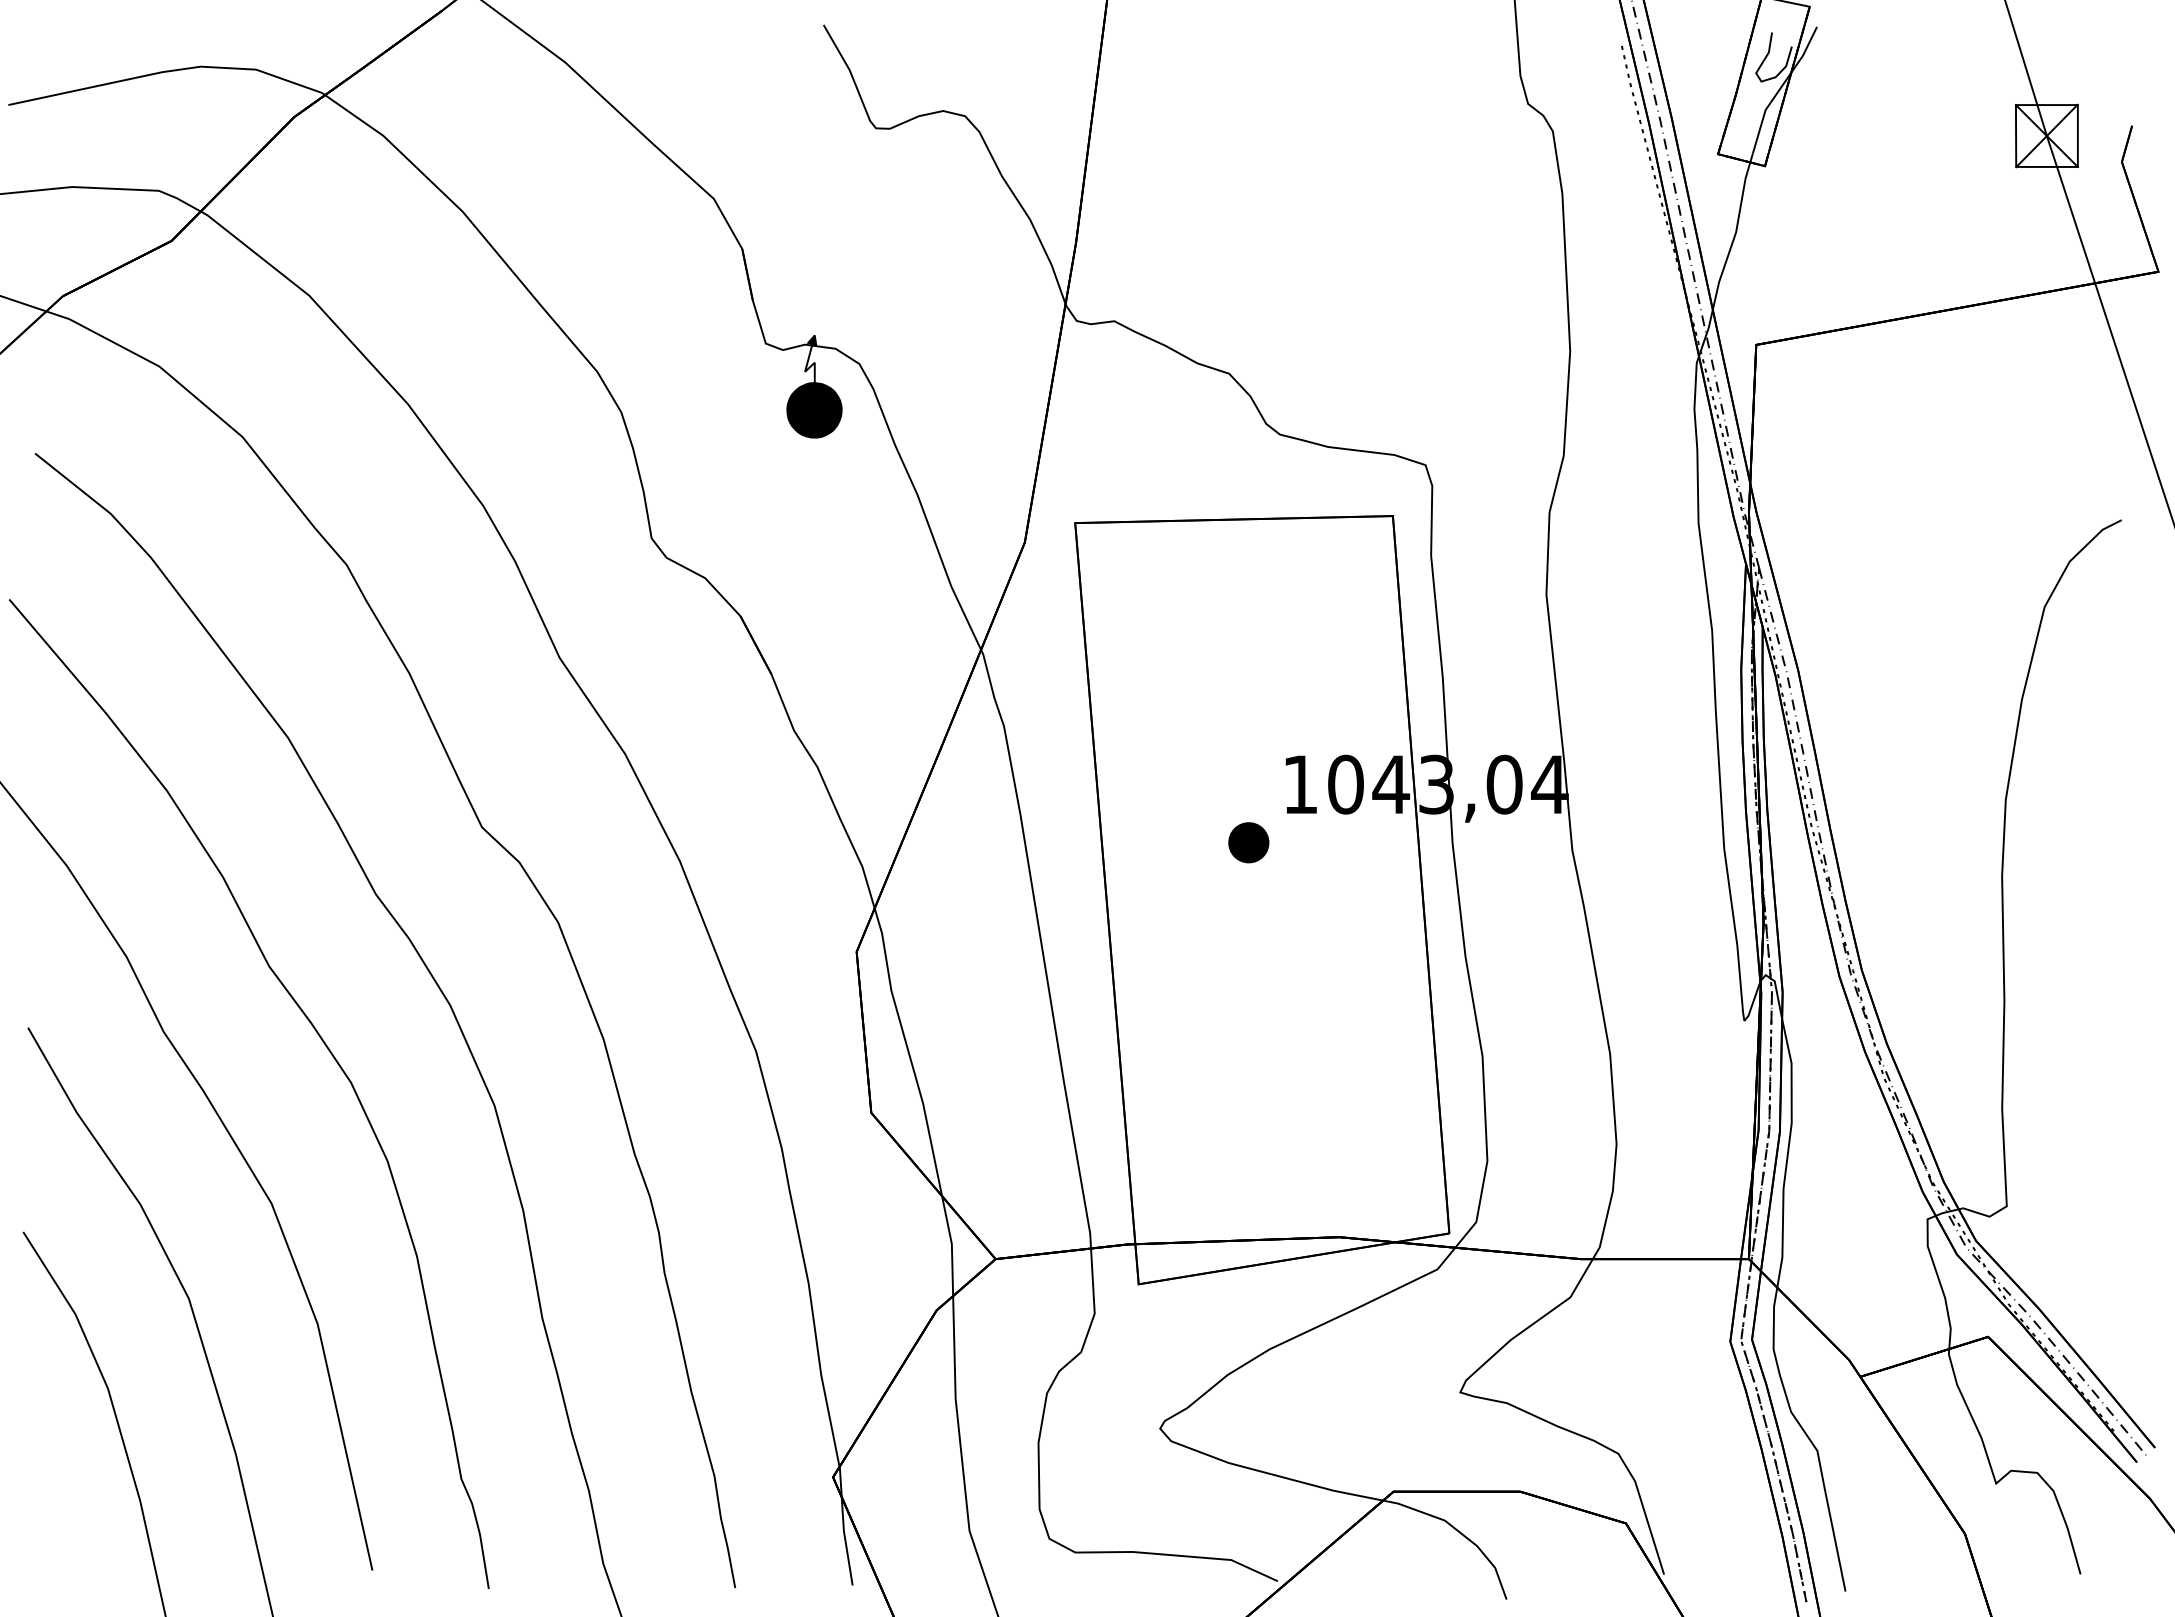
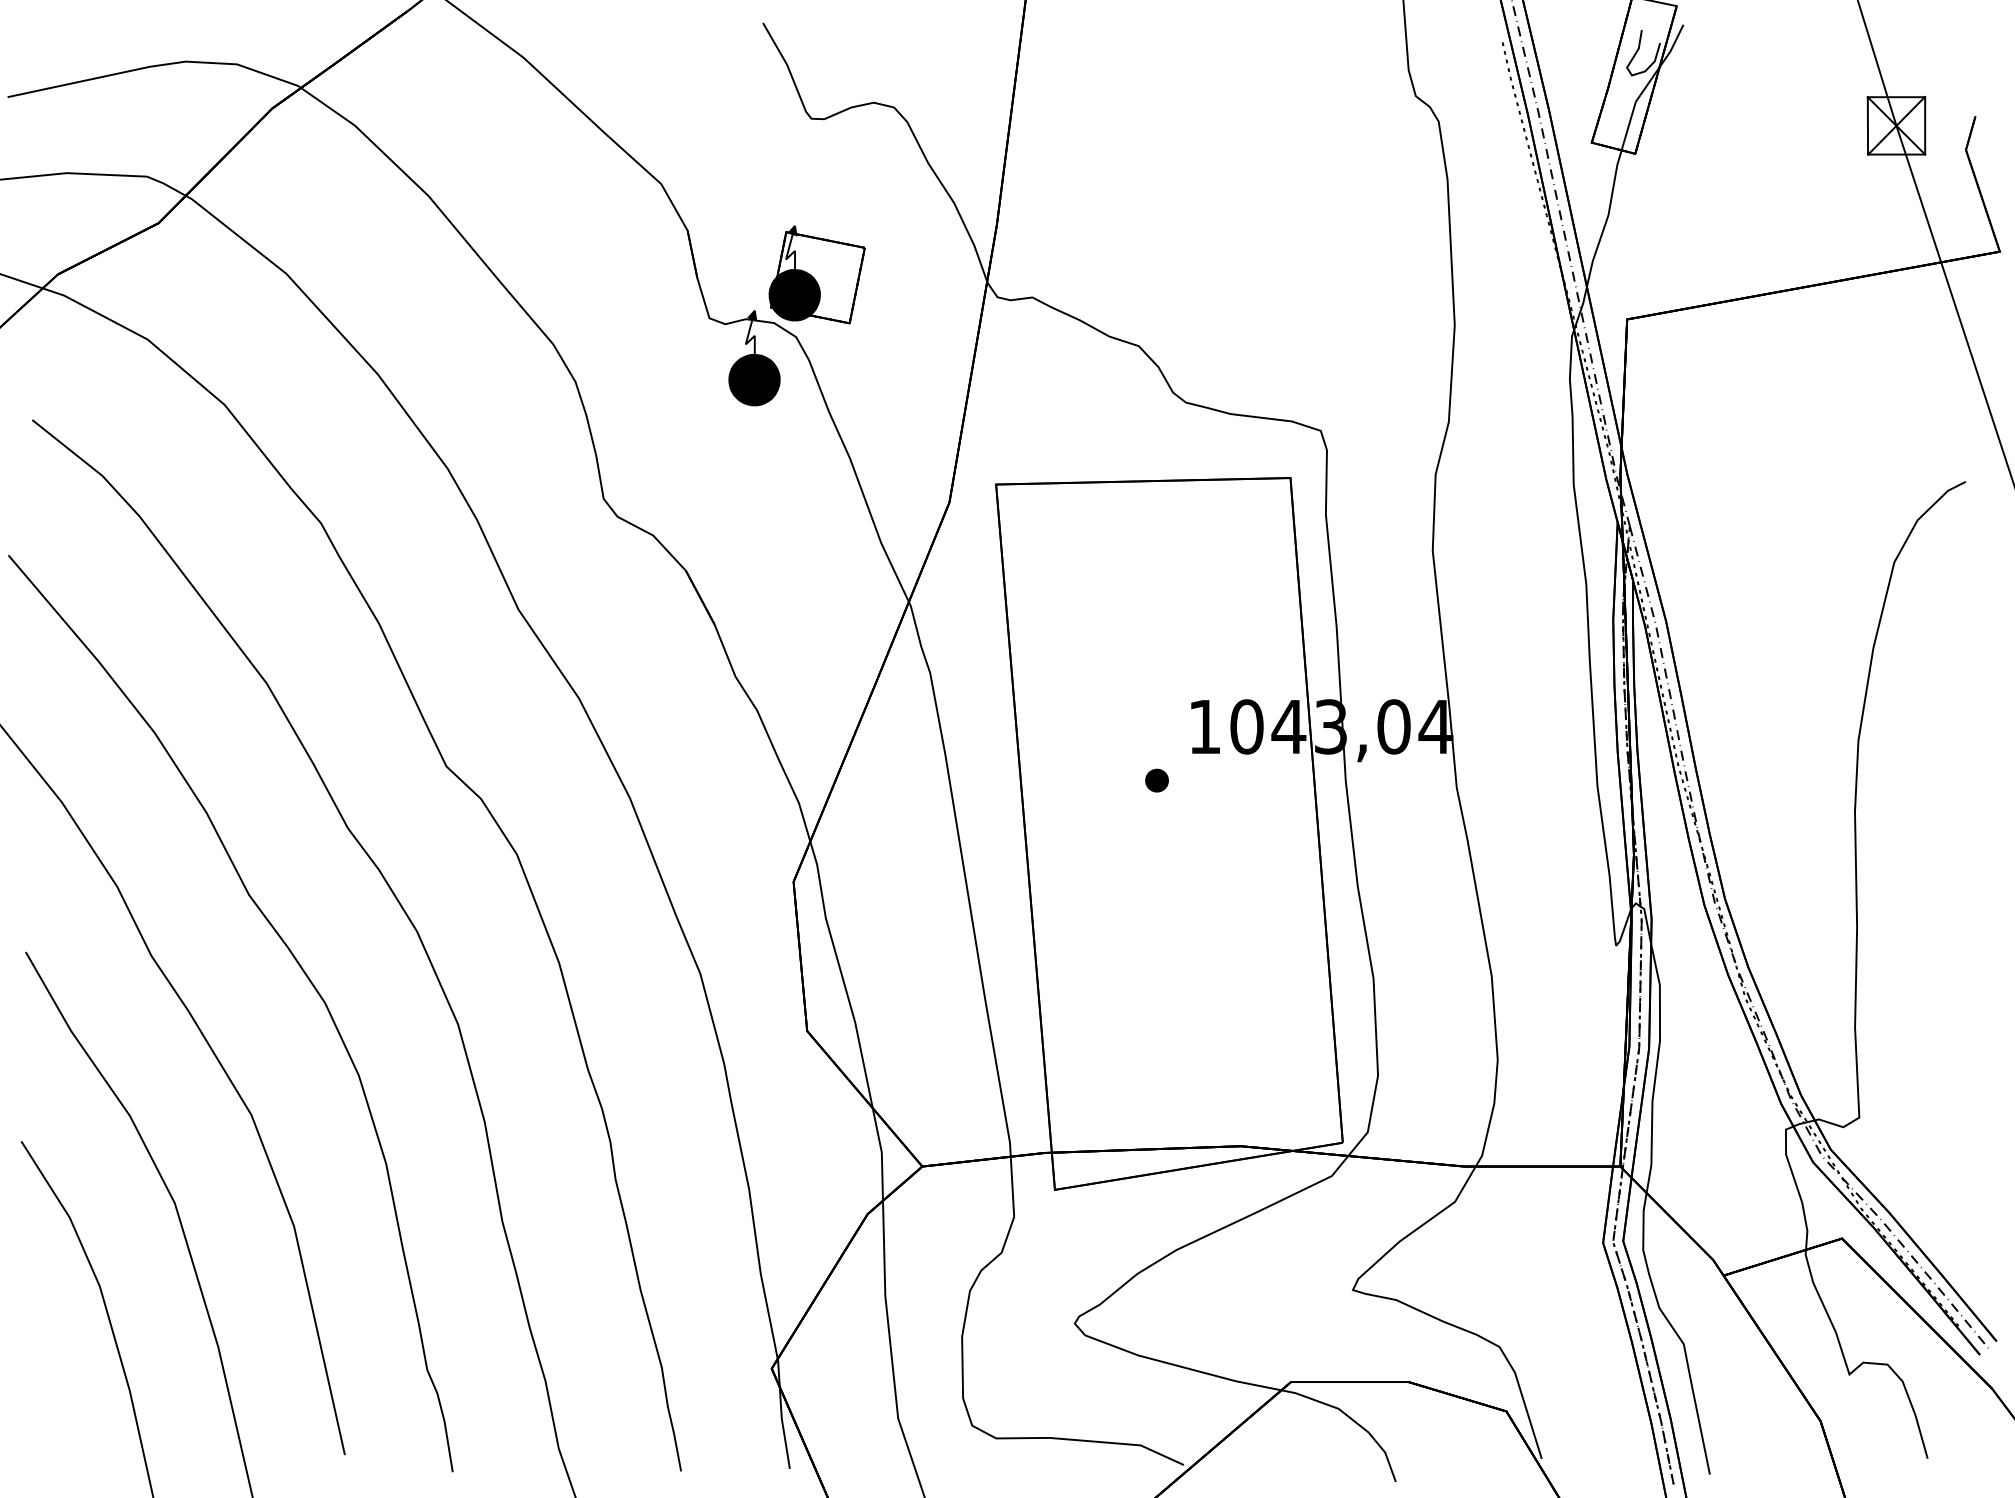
part: (881, 296) -> (816, 274), added
part: (1248, 842) -> (1156, 780), size x0.62

